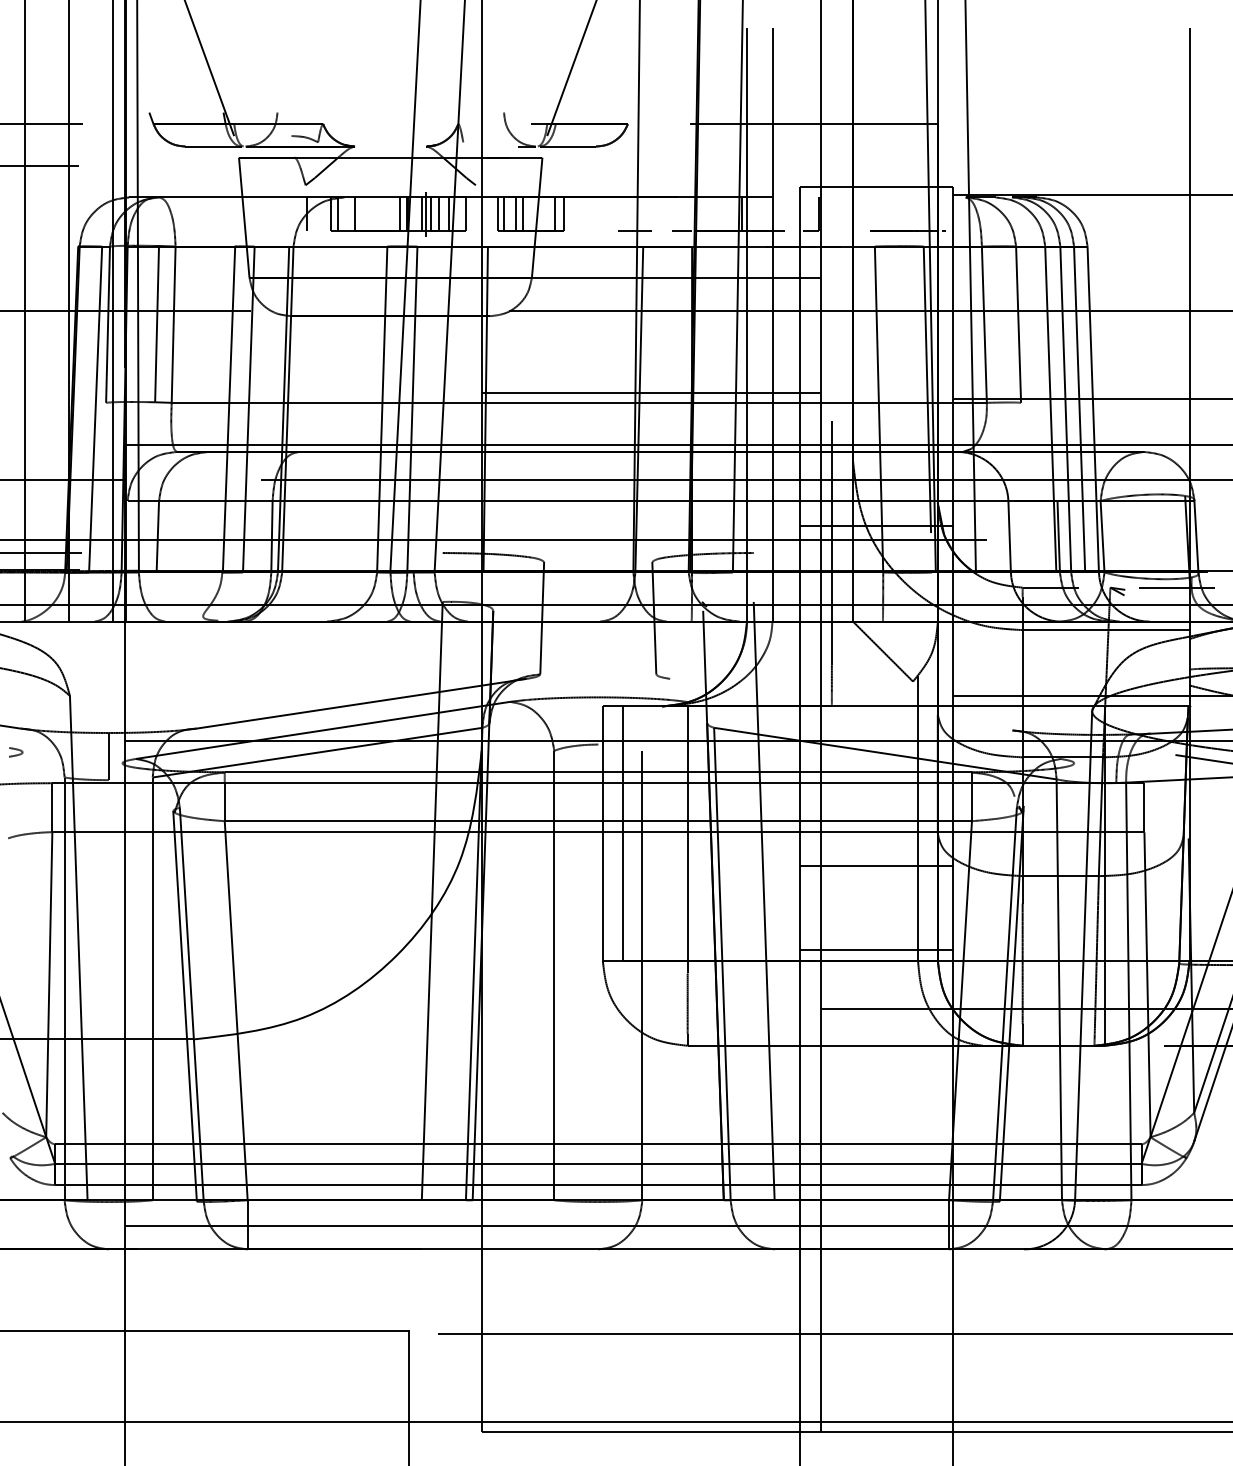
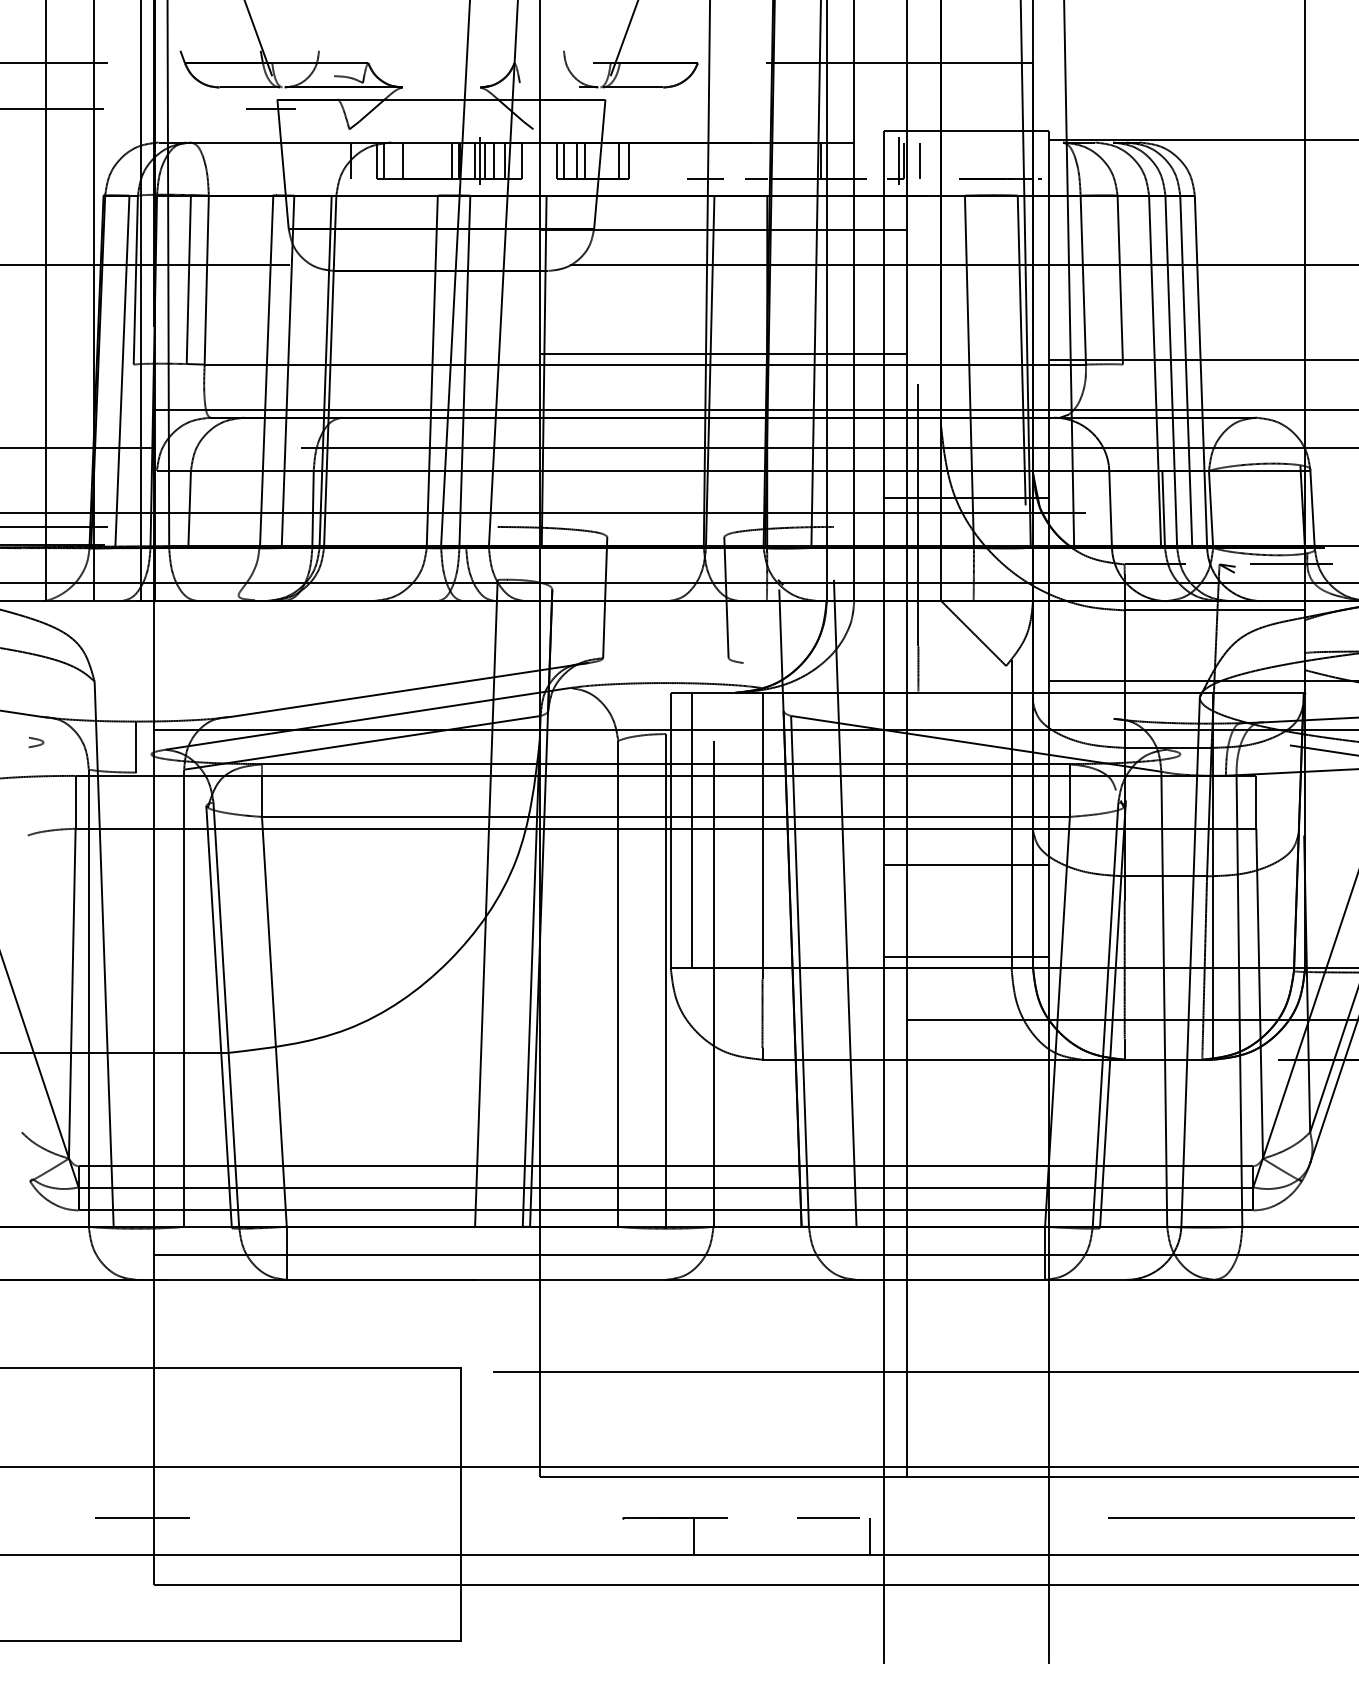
line: (232, 165) -> (270, 108), added
line: (814, 214) -> (899, 160), added
line: (832, 214) -> (919, 160), added
line: (597, 973) -> (665, 981), added

